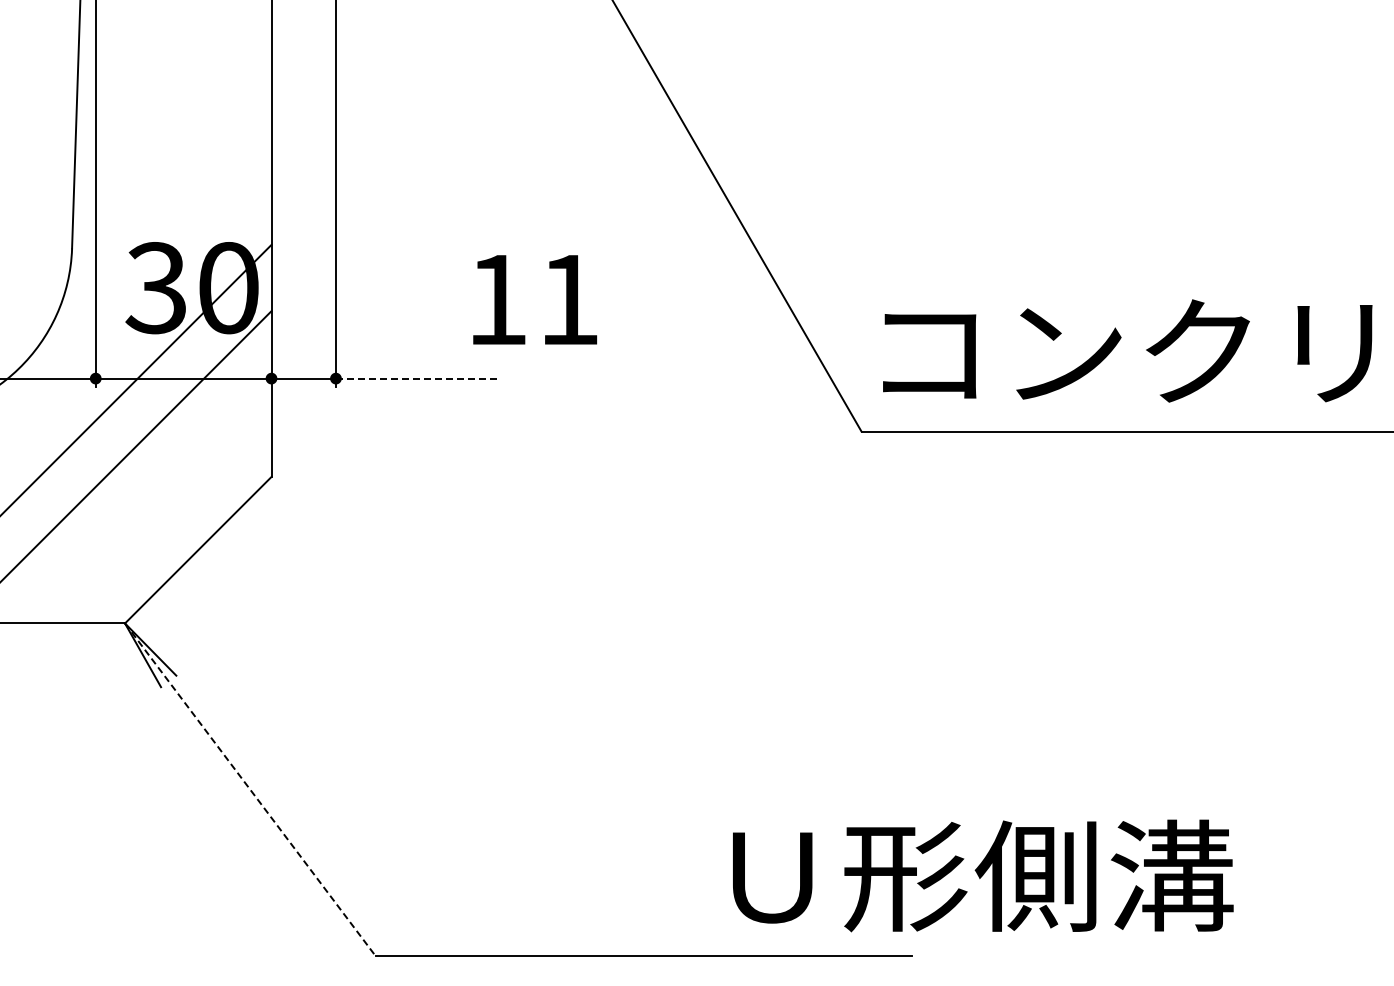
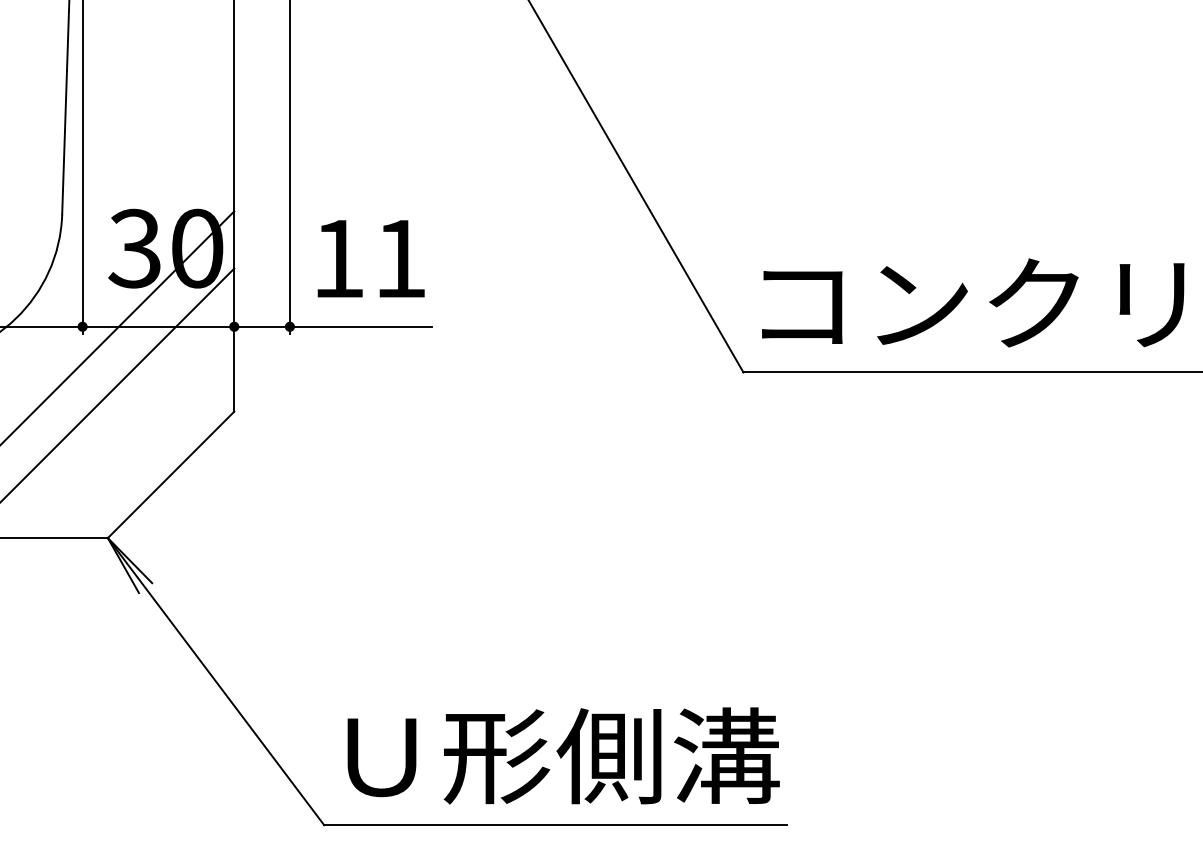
text: (534, 299) -> (370, 258), moved
line: (418, 378) -> (361, 326), dashed -> solid
line: (250, 790) -> (216, 682), dashed -> solid
text: (983, 875) -> (563, 755), moved

